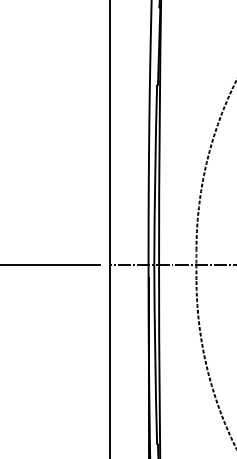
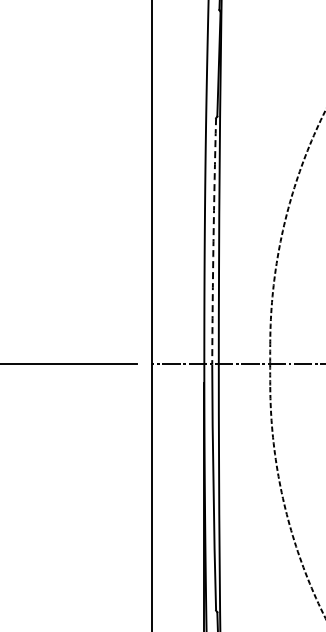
arc: (155, 175) -> (213, 241), solid -> dashed

